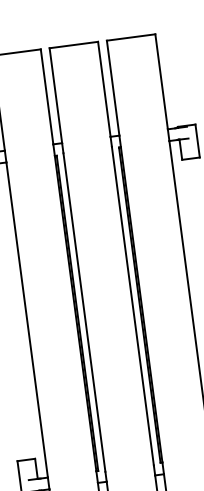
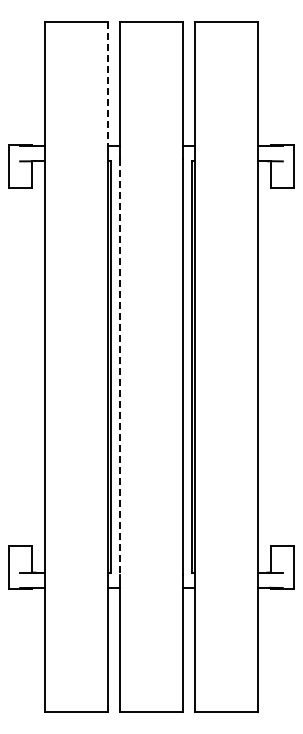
line: (47, 97) -> (108, 84), solid -> dashed
line: (84, 312) -> (119, 367), solid -> dashed

